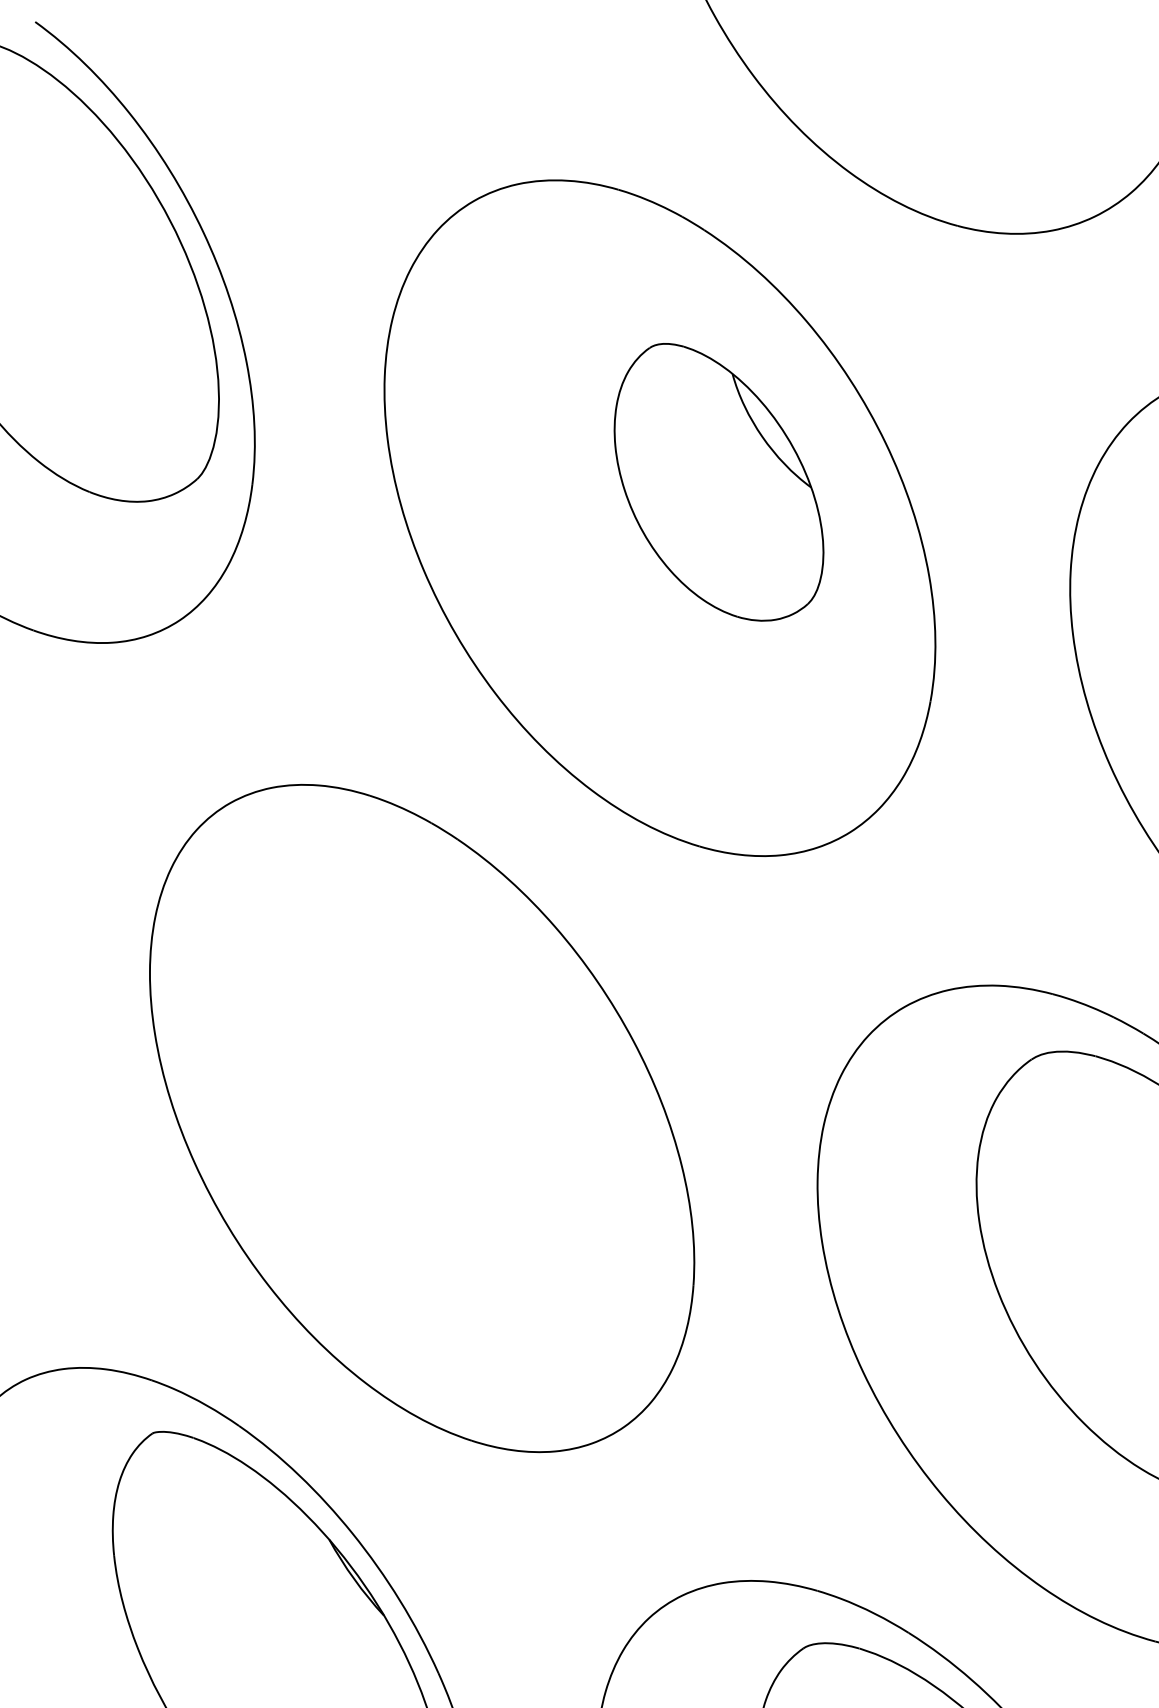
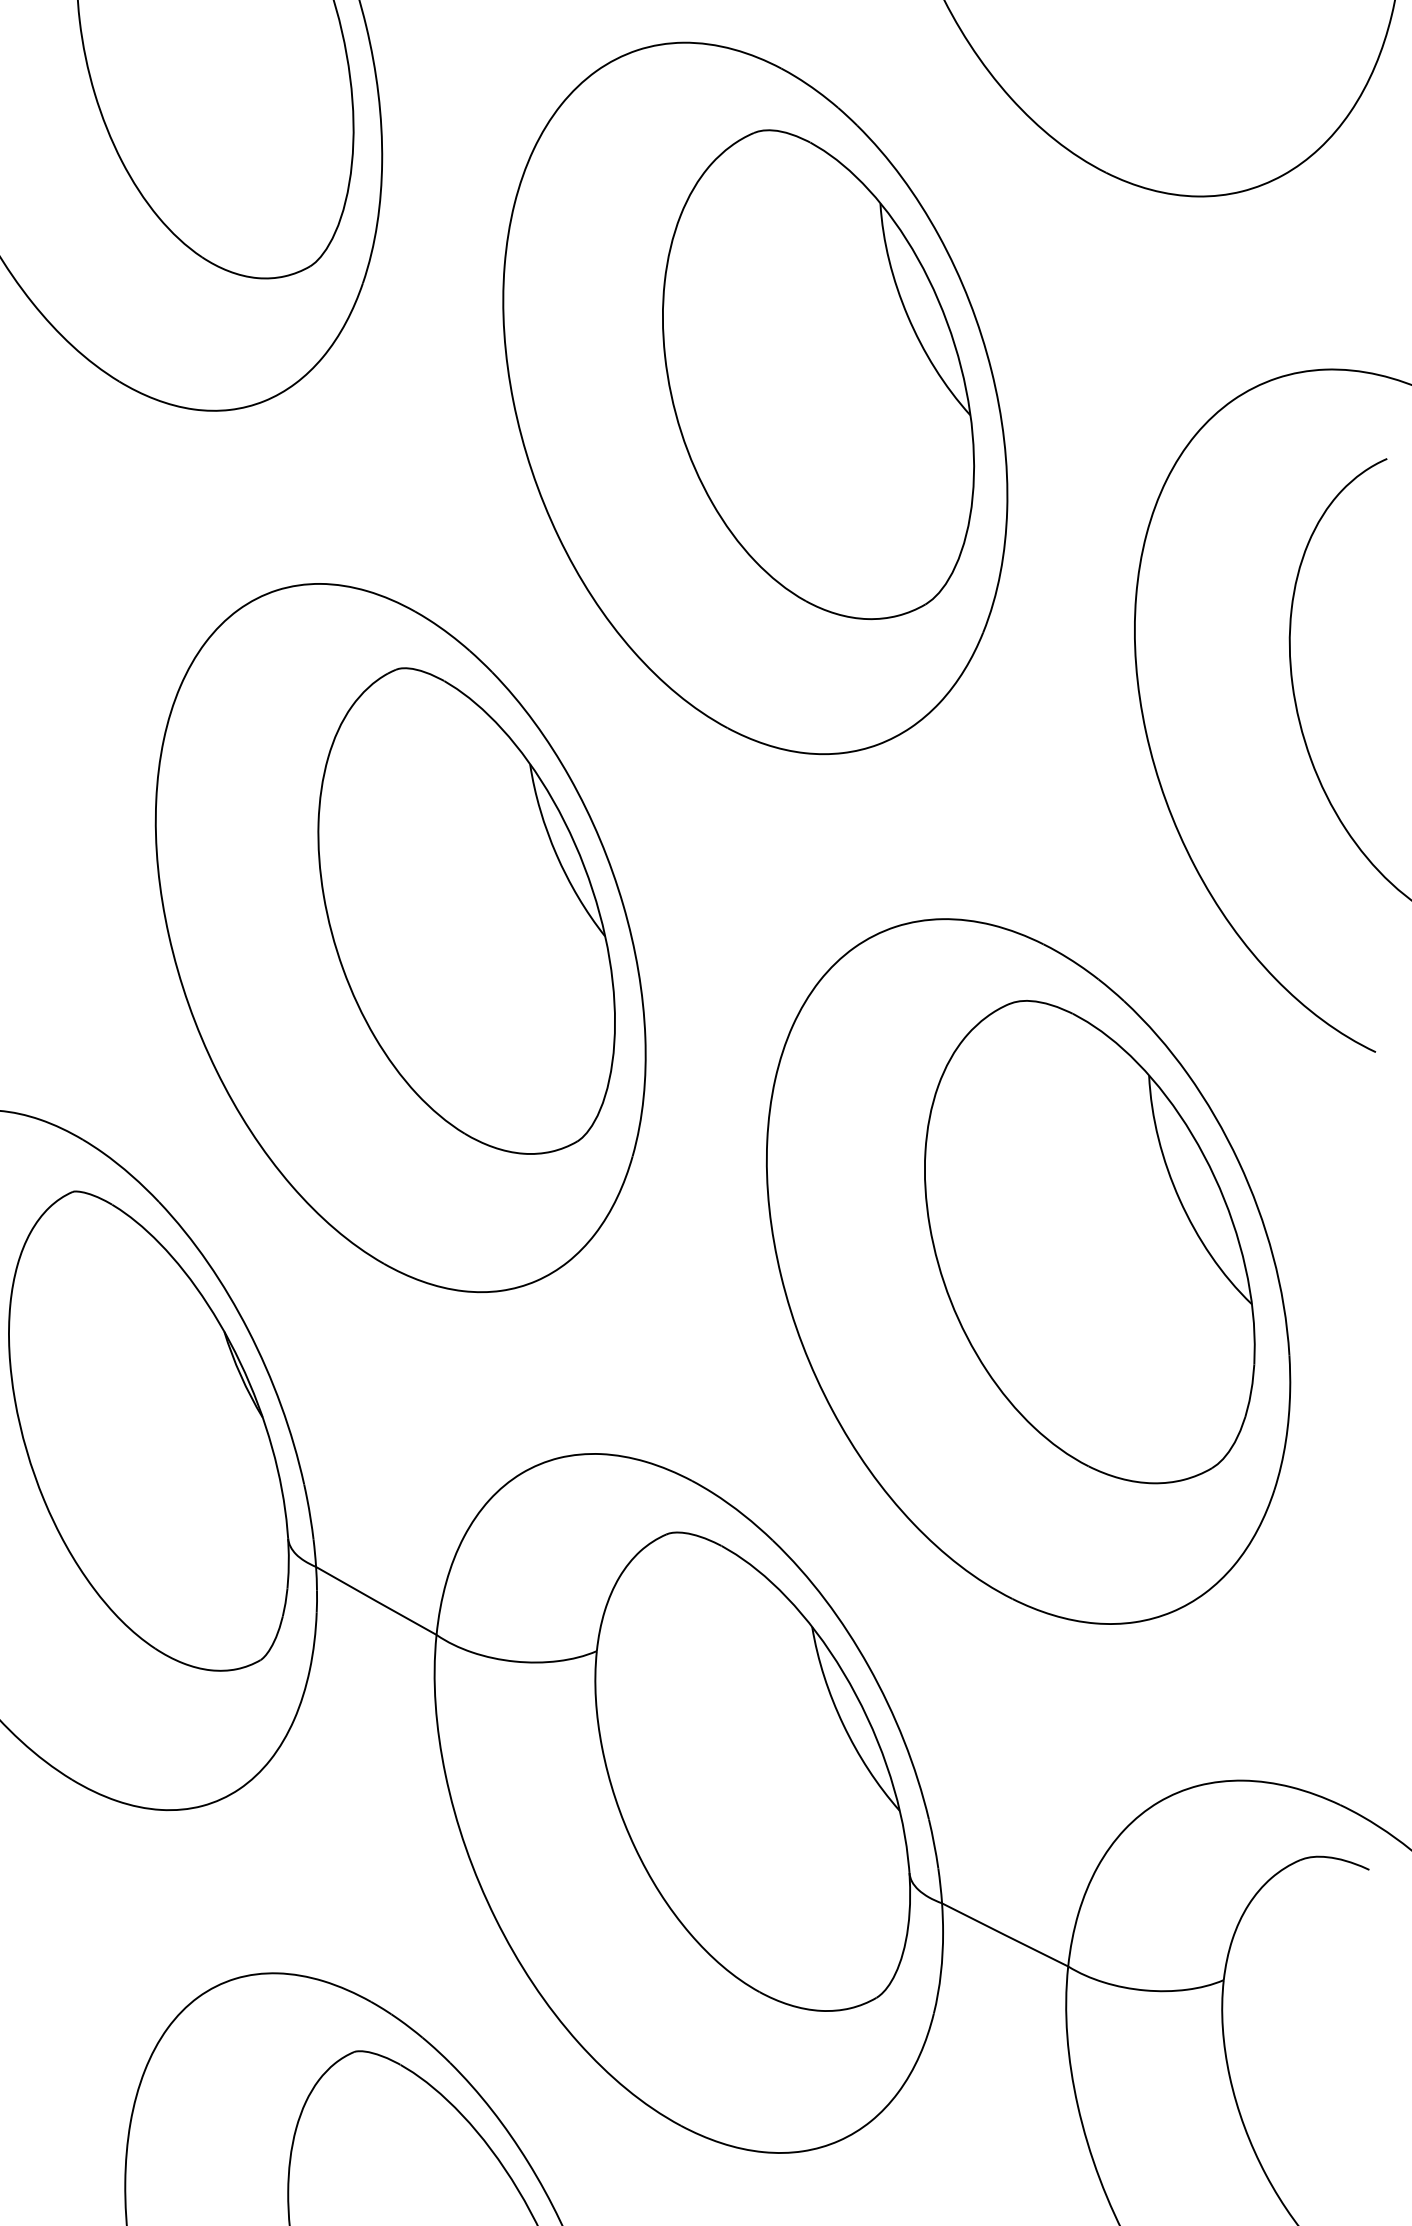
part: (716, 481) -> (818, 374), size x1.67
part: (480, 1078) -> (466, 910), added

